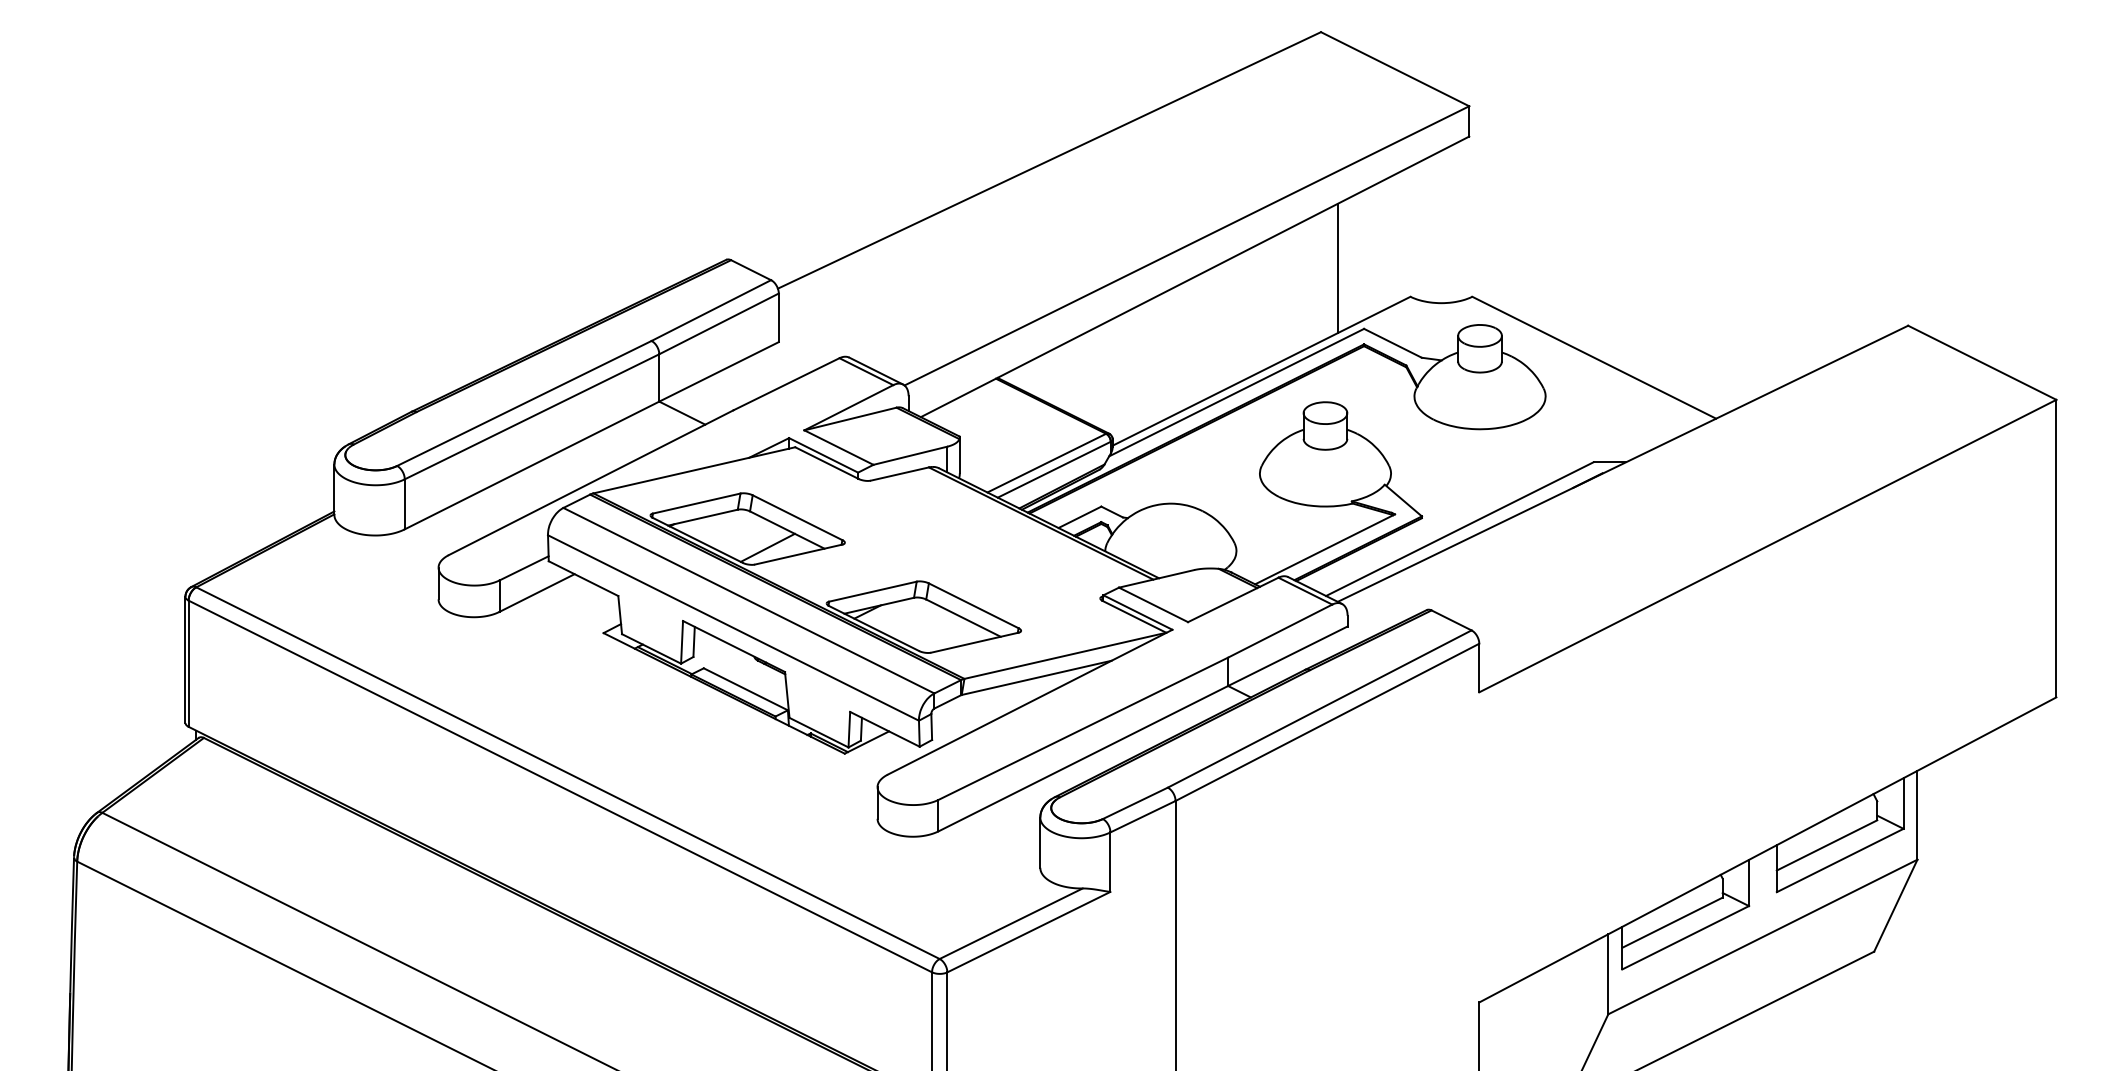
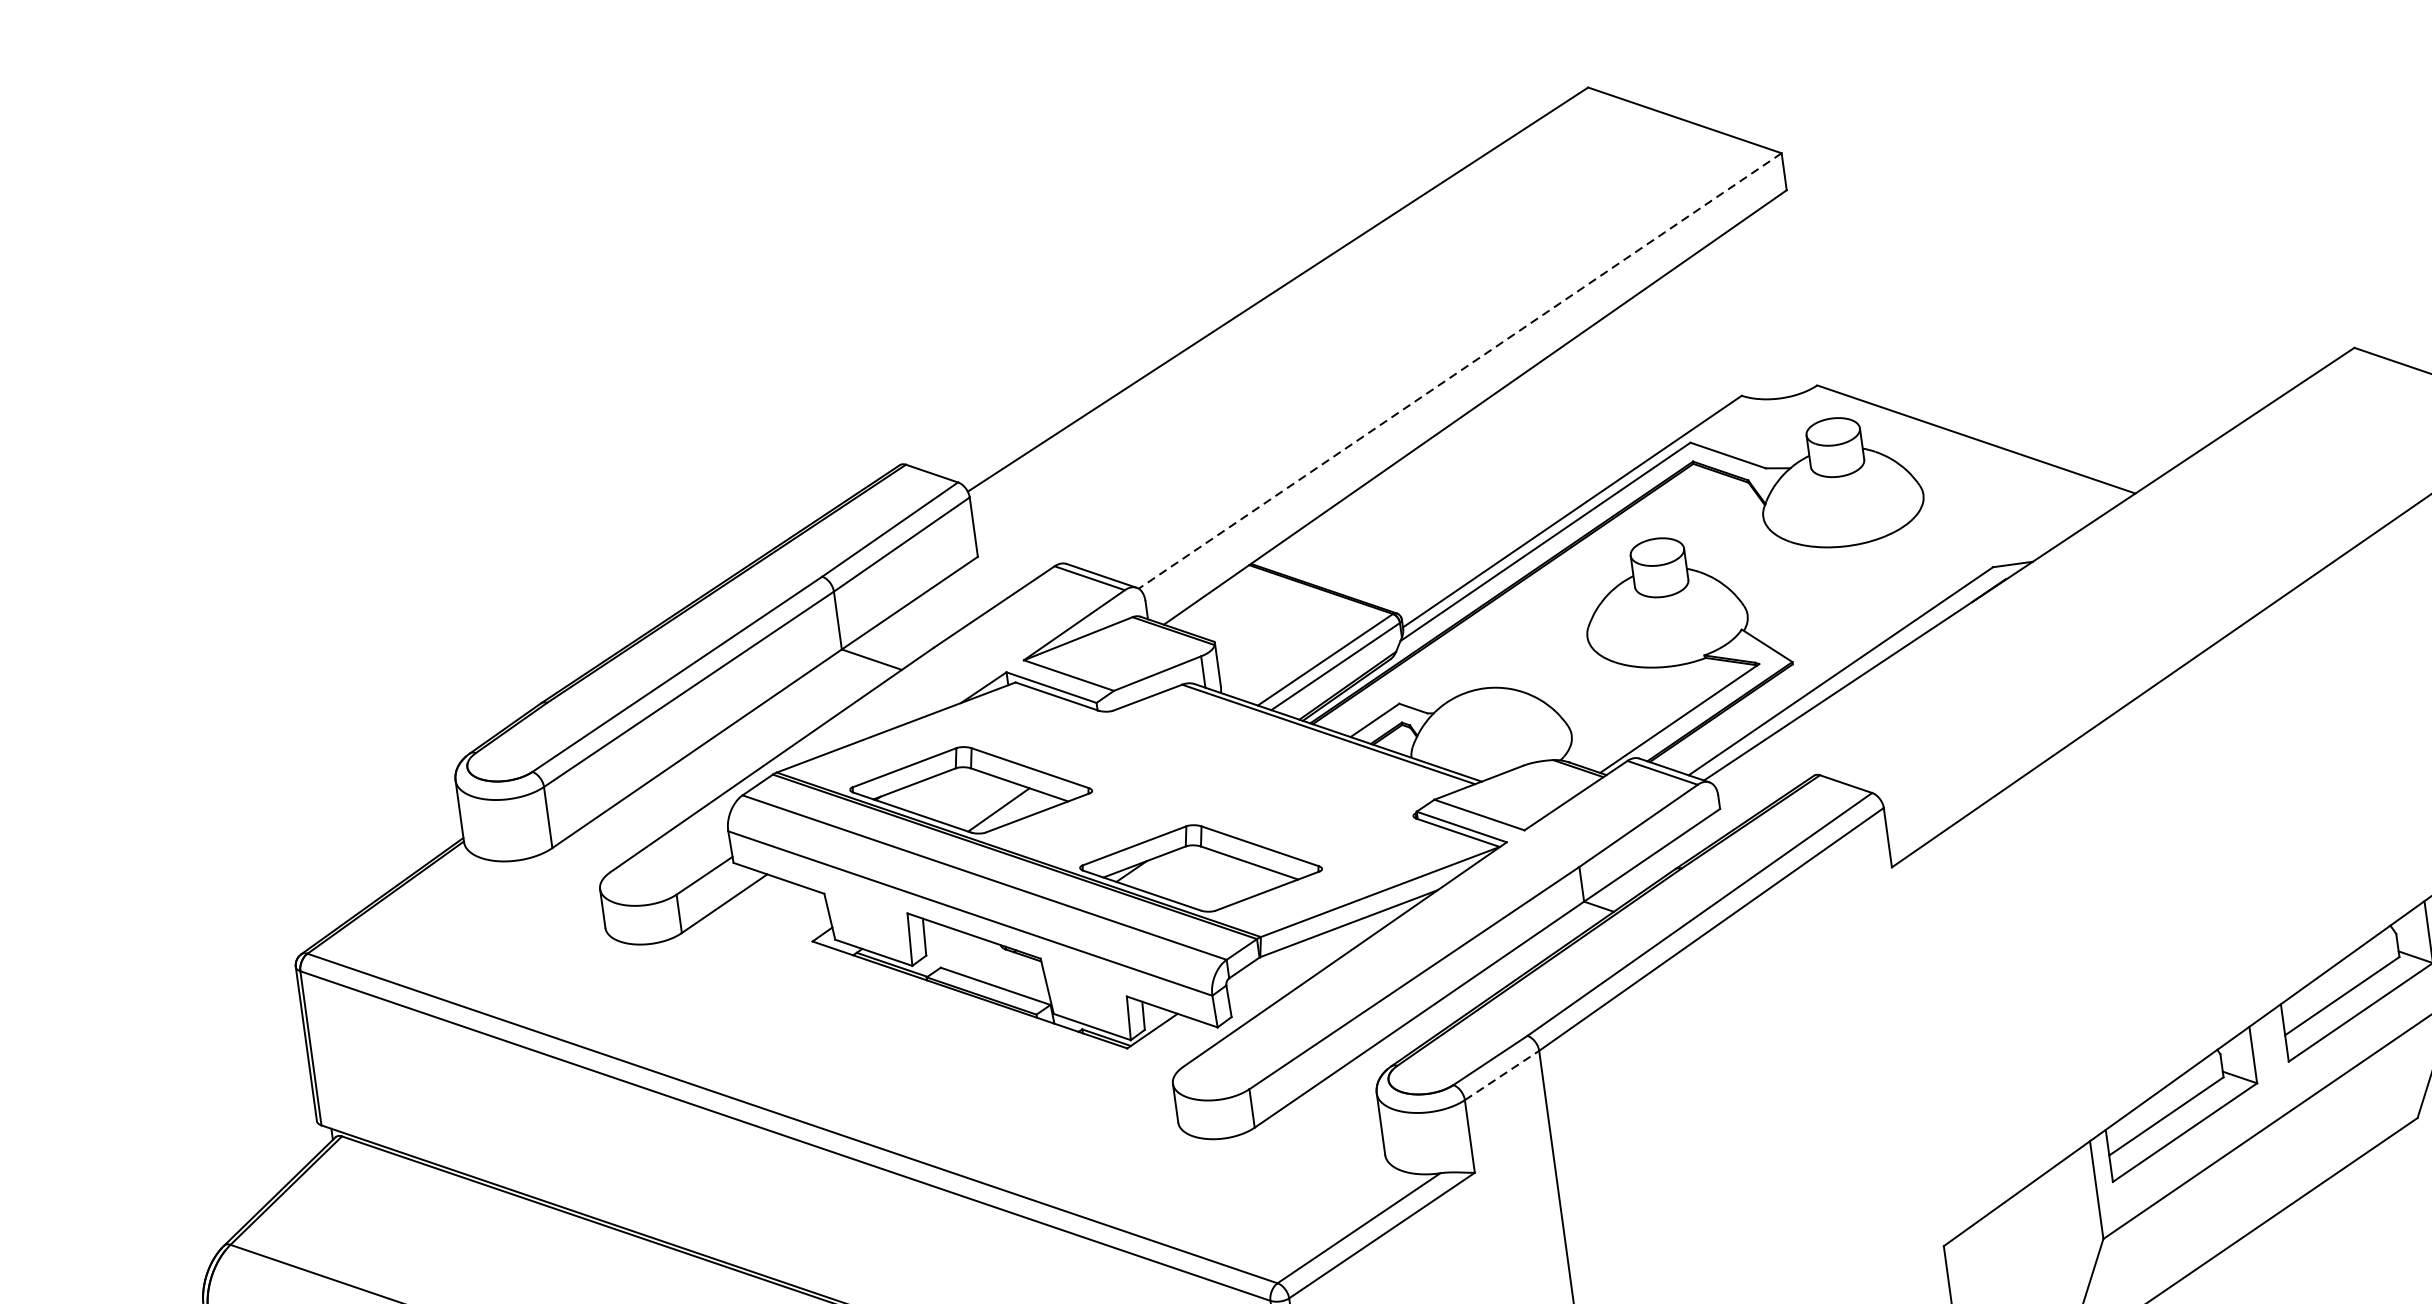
line: (1186, 245) -> (1459, 370), solid -> dashed
line: (1337, 268) -> (1647, 373), removed
line: (1143, 816) -> (1502, 1075), solid -> dashed

